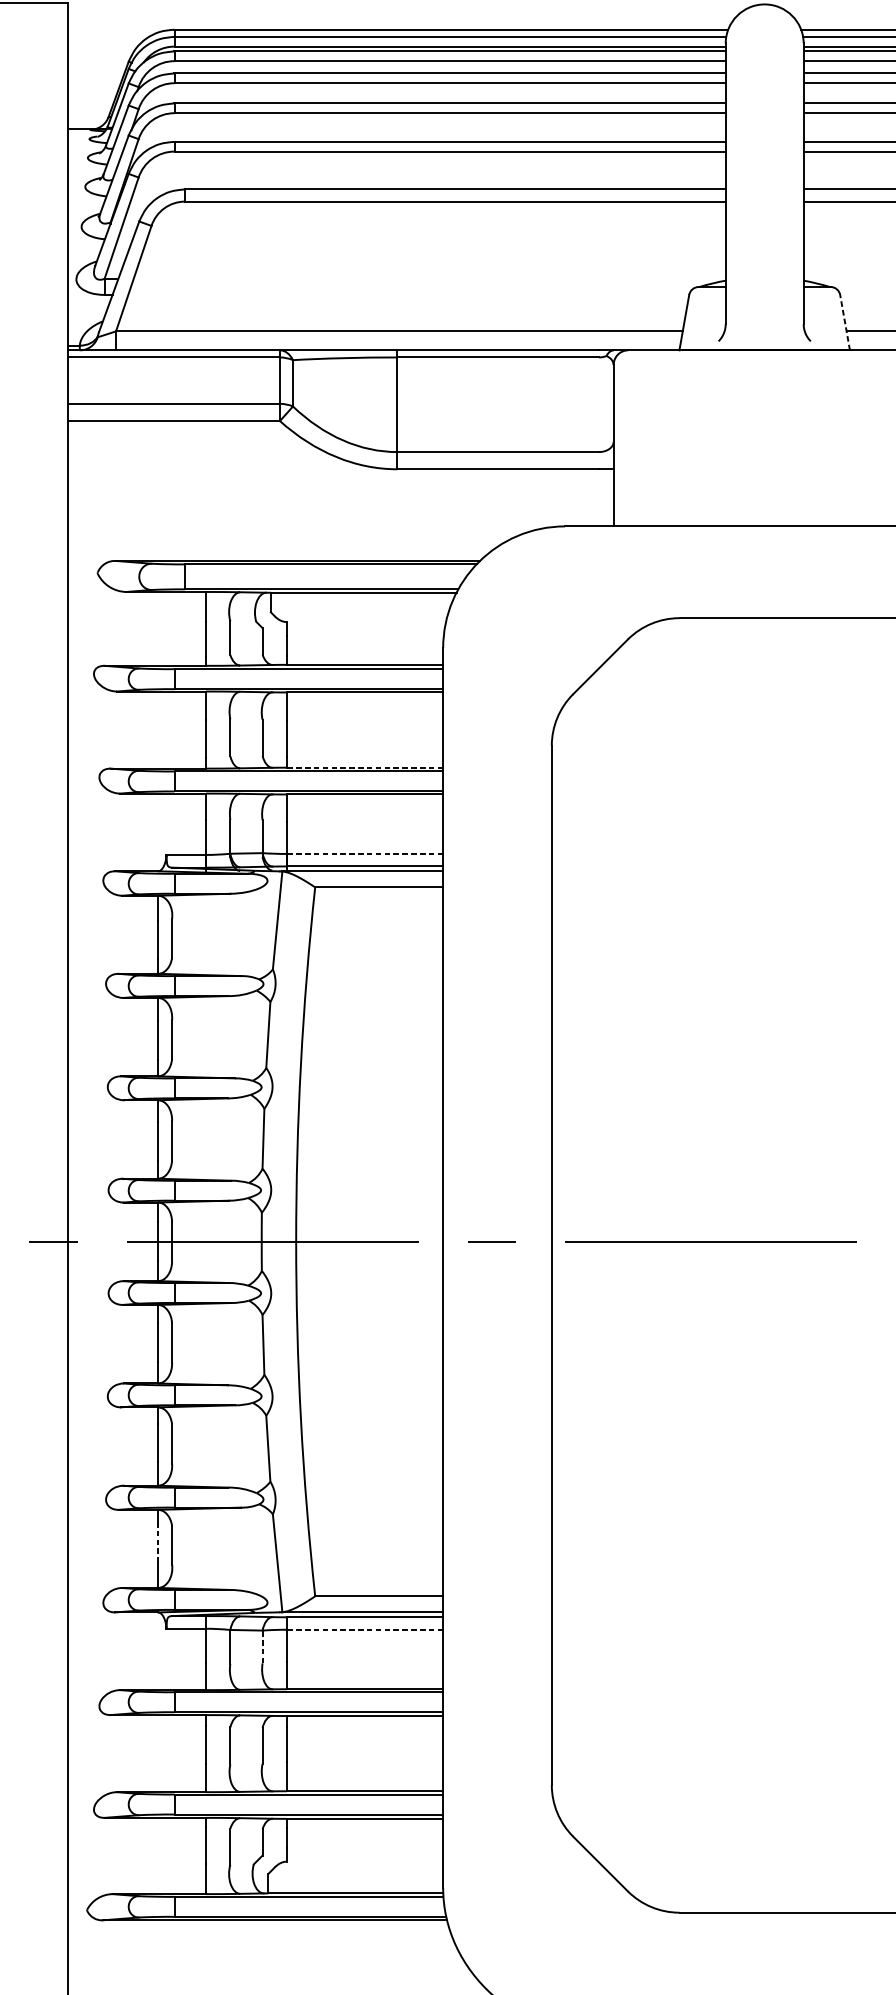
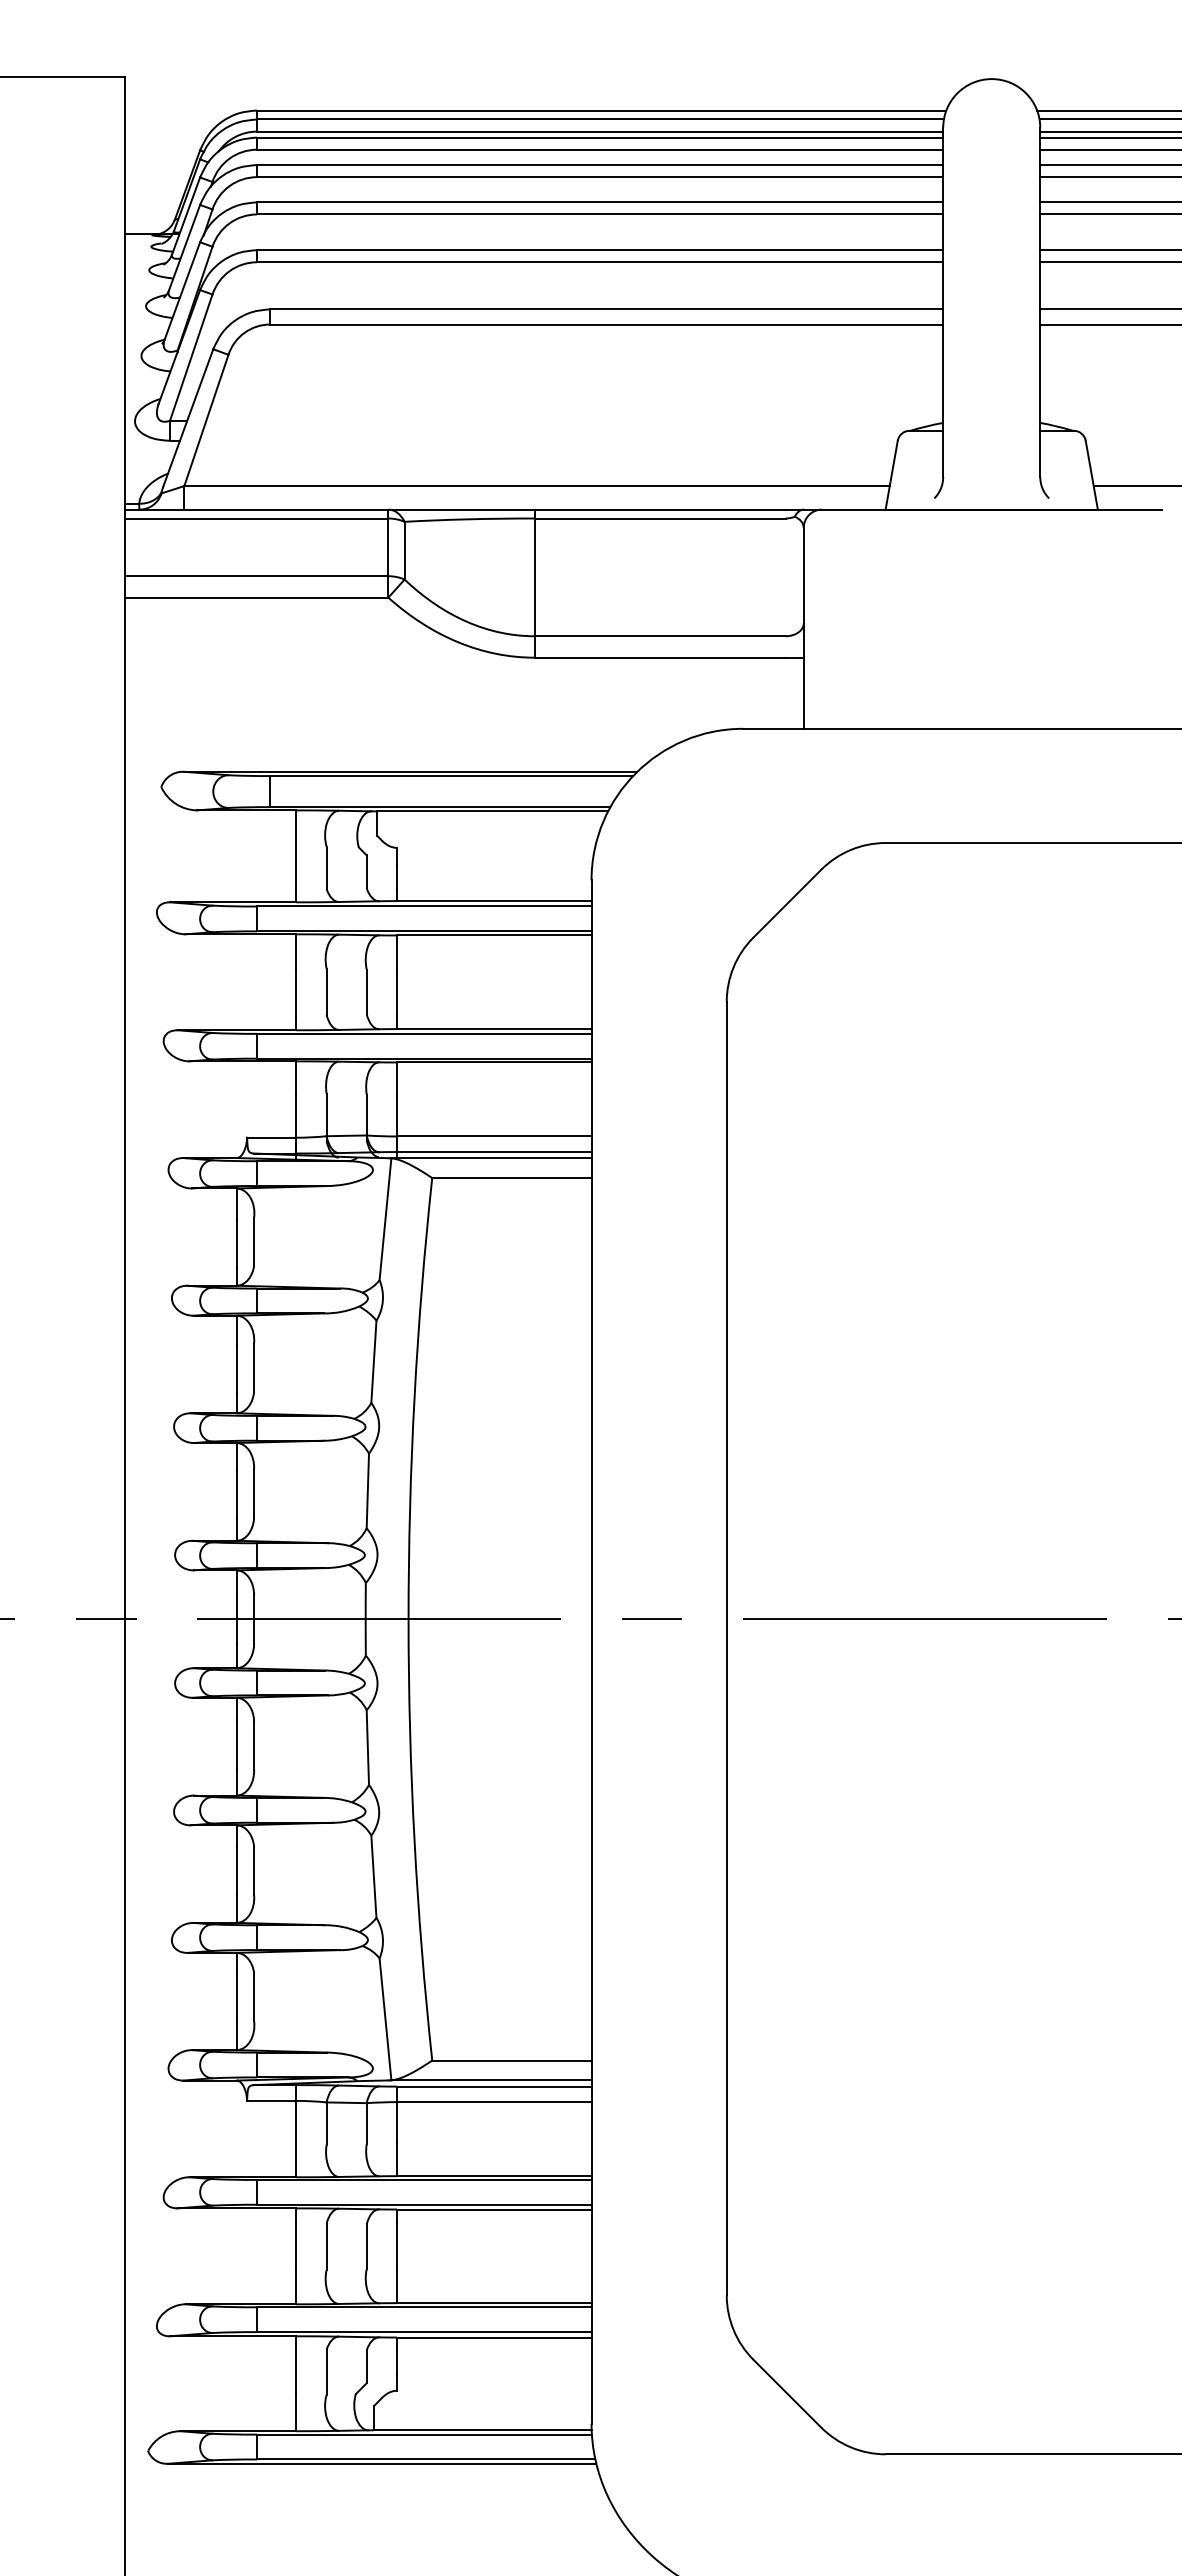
line: (844, 322) -> (1091, 475), dashed -> solid
line: (364, 768) -> (493, 1029), dashed -> solid
line: (364, 853) -> (493, 1136), dashed -> solid
line: (157, 1543) -> (236, 1994), dashed -> solid
line: (364, 1630) -> (493, 2102), dashed -> solid
line: (262, 1646) -> (366, 2123), dashed -> solid

